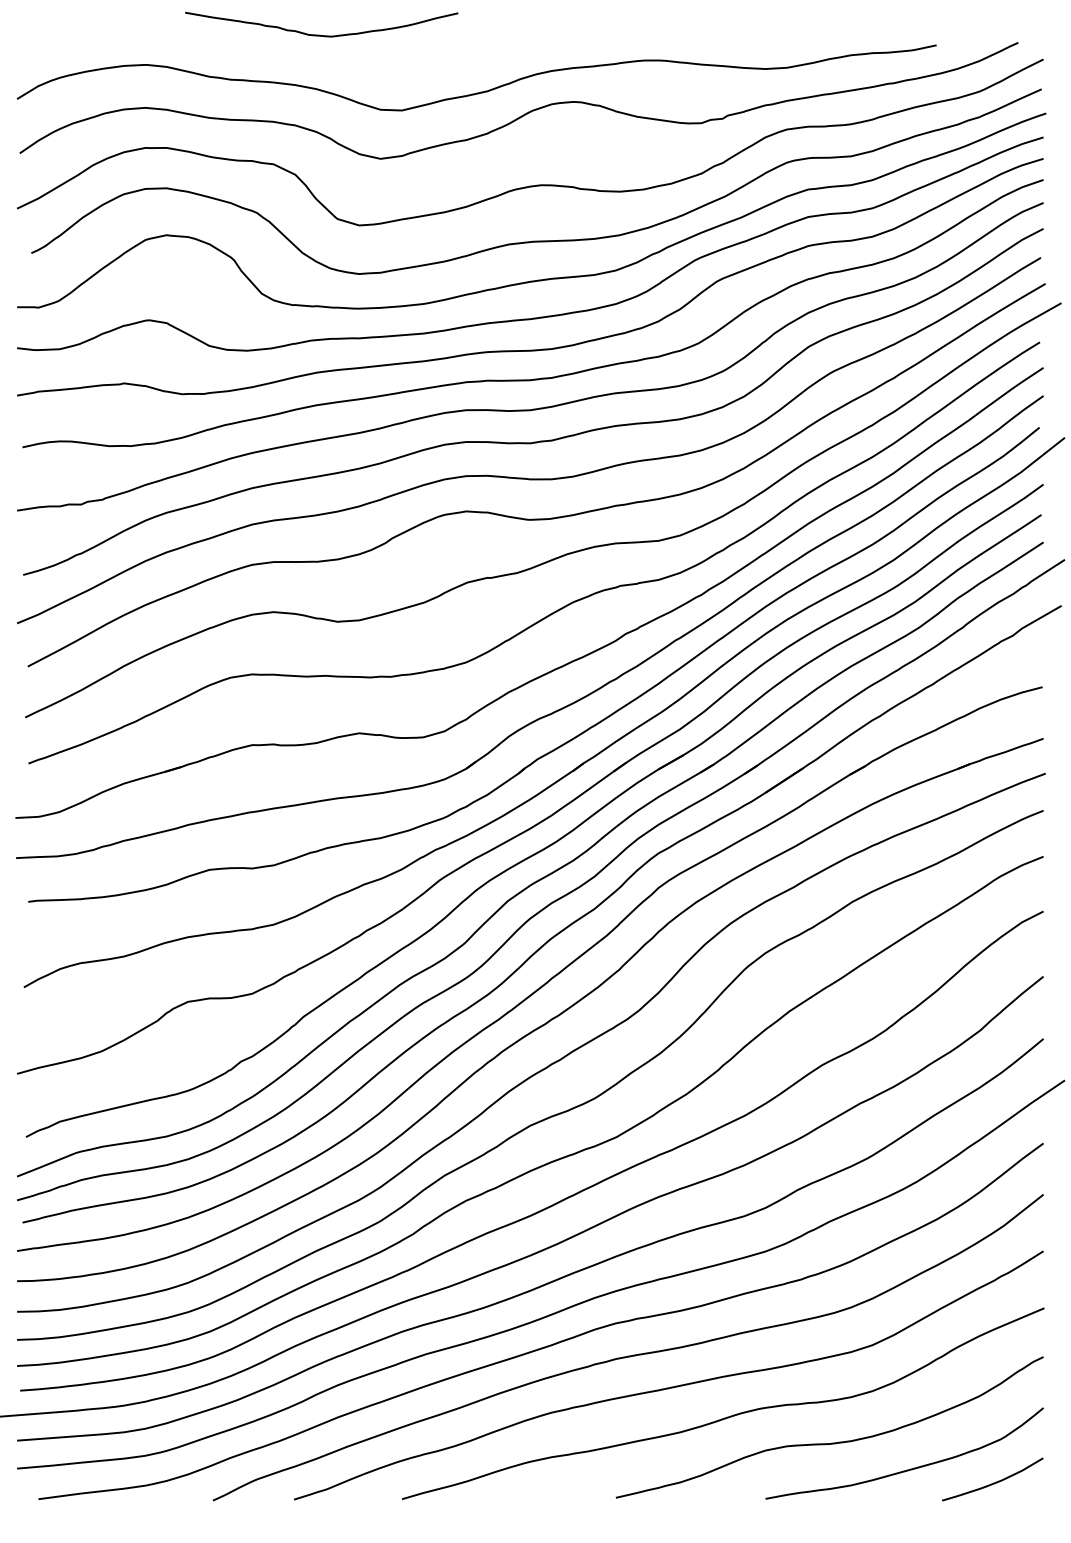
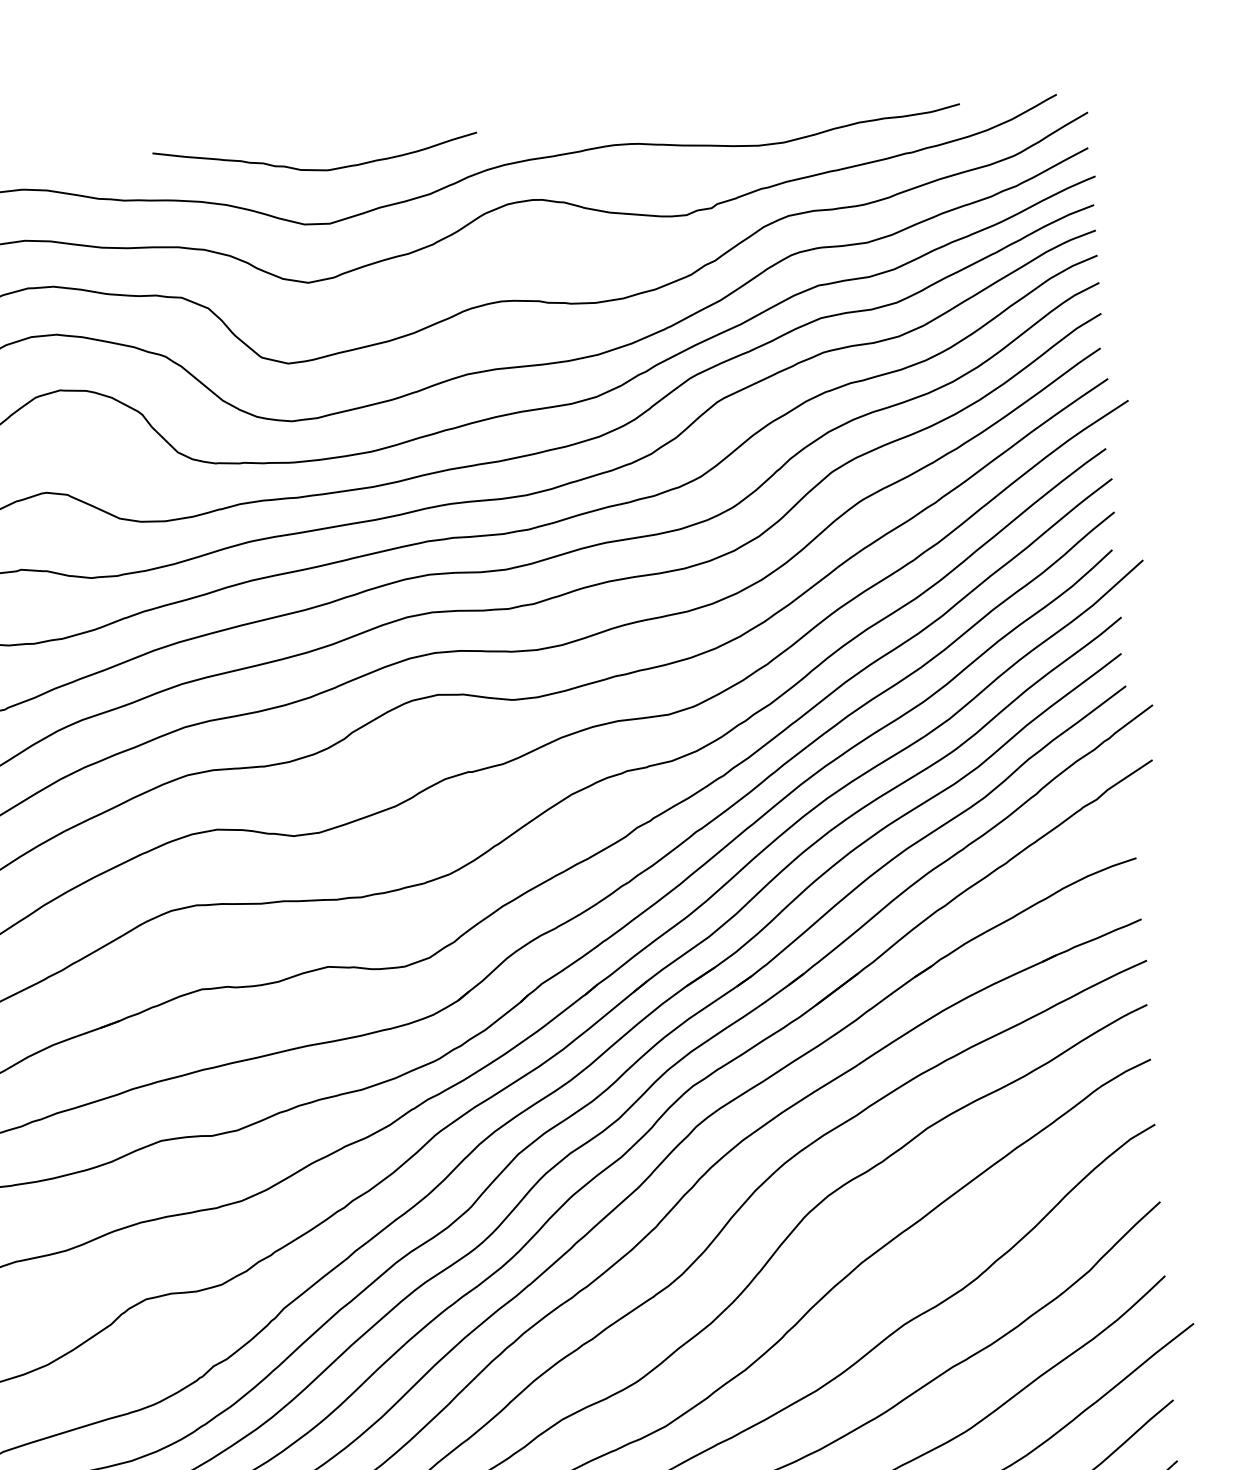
curve: (320, 34) -> (314, 168), moved

